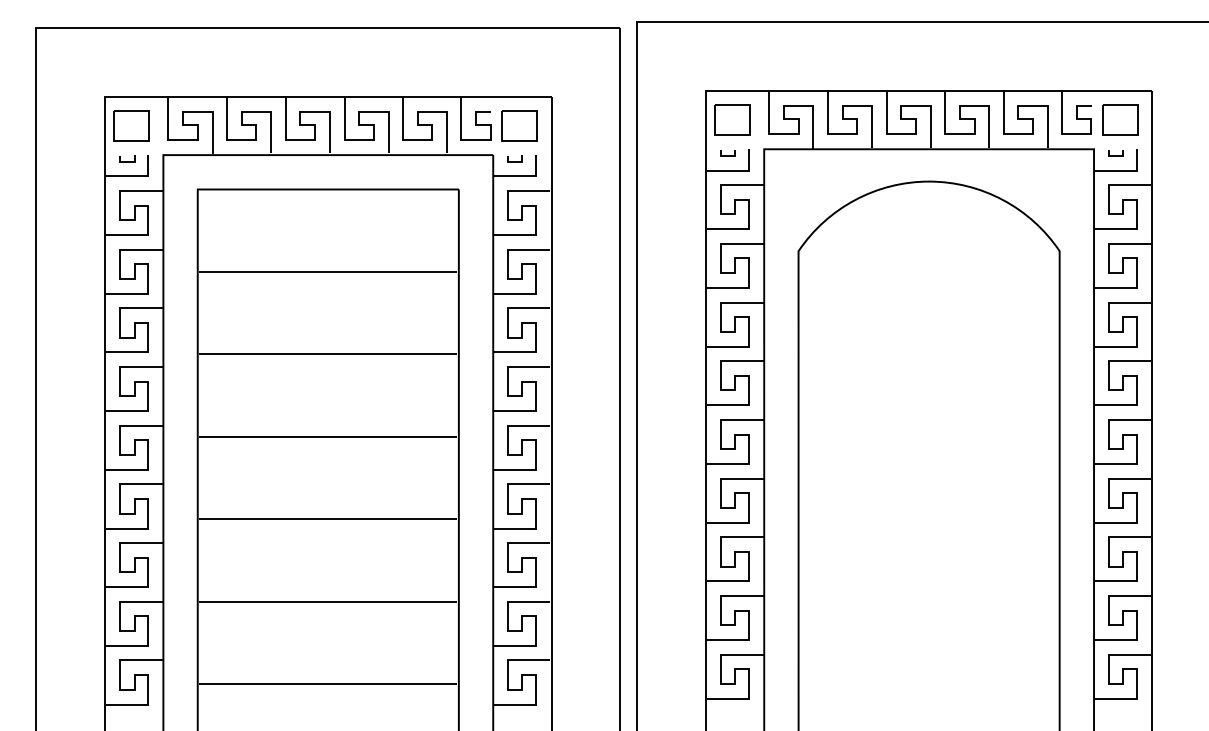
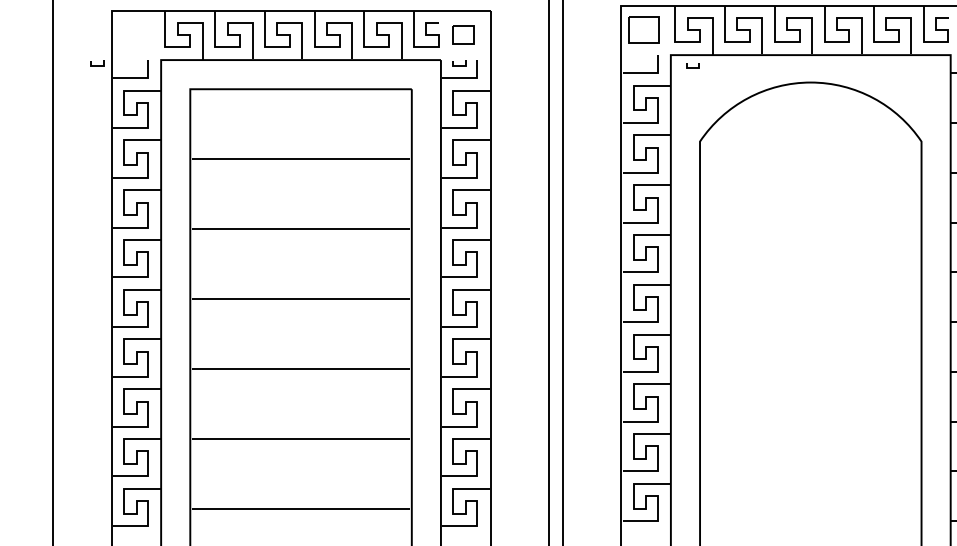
part: (131, 125) -> (134, 34), removed
part: (519, 125) -> (463, 34), size x0.7
curve: (727, 155) -> (692, 68), moved
curve: (127, 161) -> (97, 65), moved

